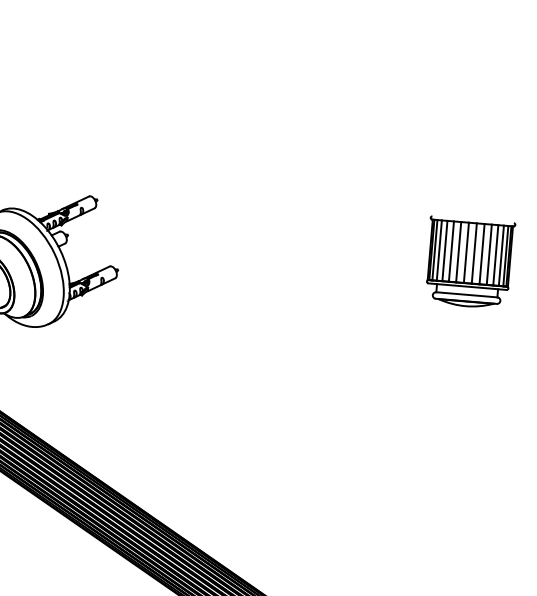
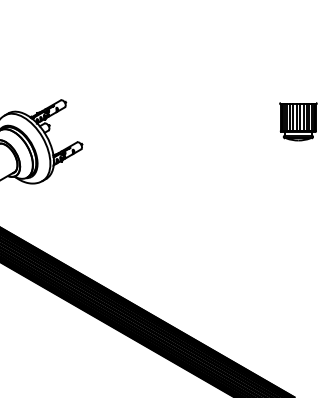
part: (469, 262) -> (298, 121), size x0.7

